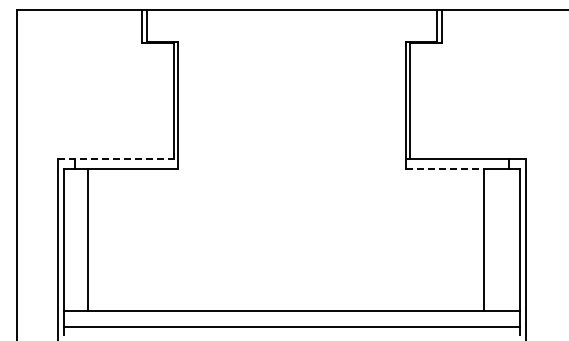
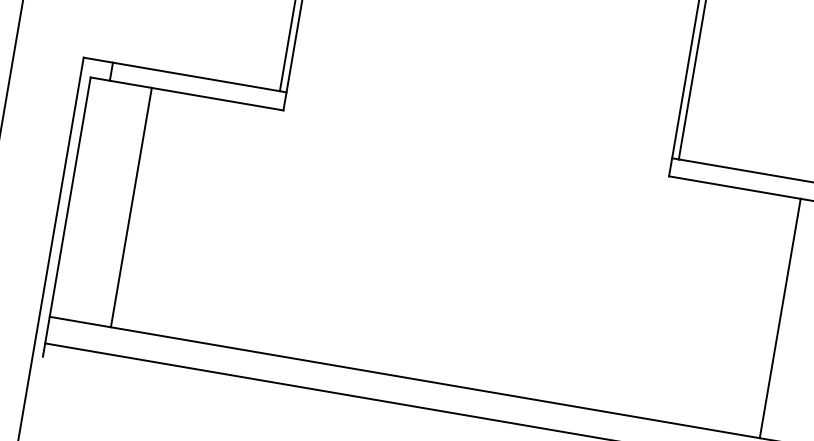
line: (118, 158) -> (186, 75), dashed -> solid
line: (445, 169) -> (735, 188), dashed -> solid
line: (87, 240) -> (130, 208), moved

